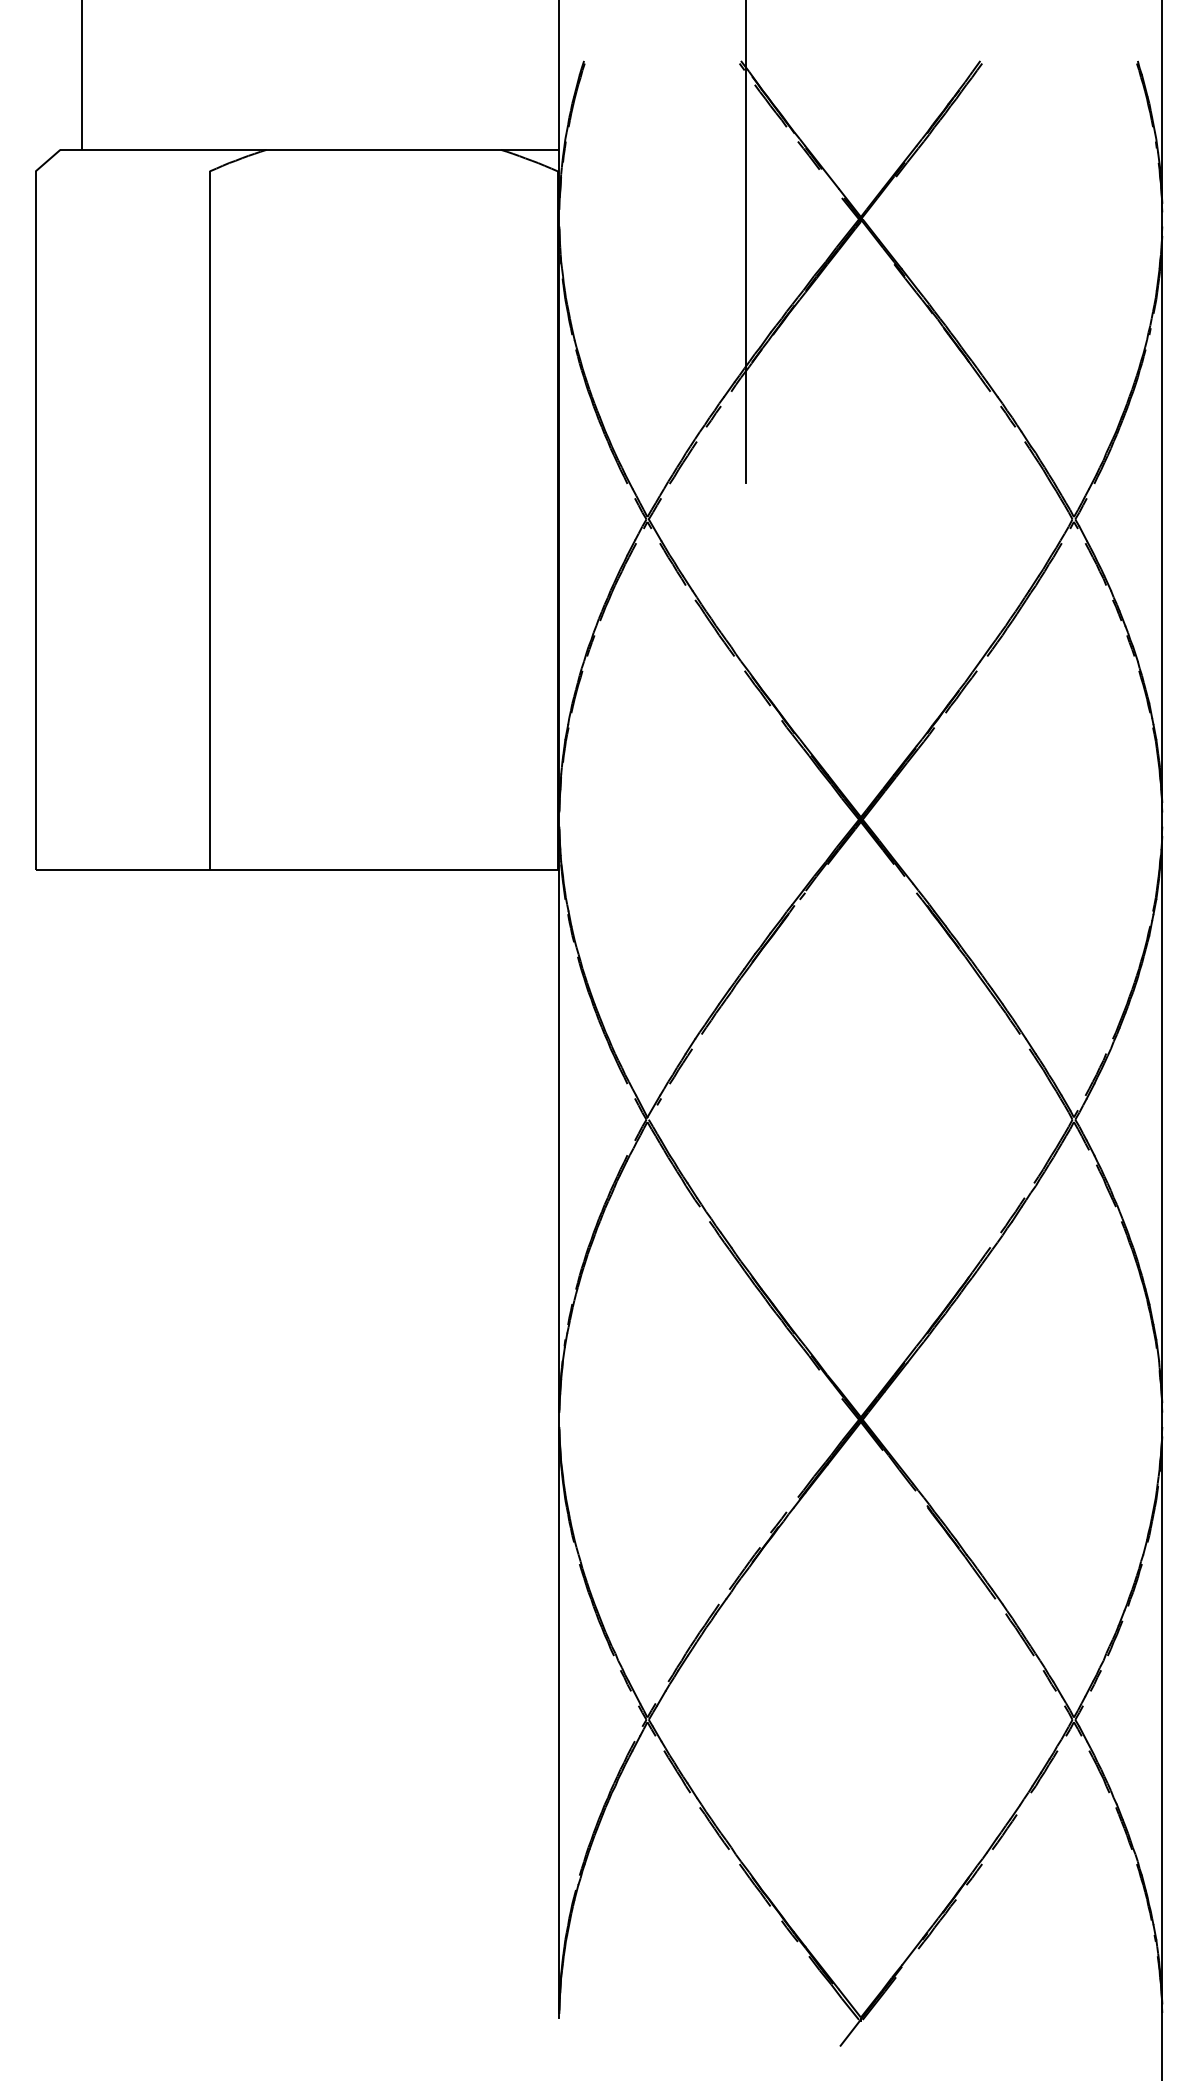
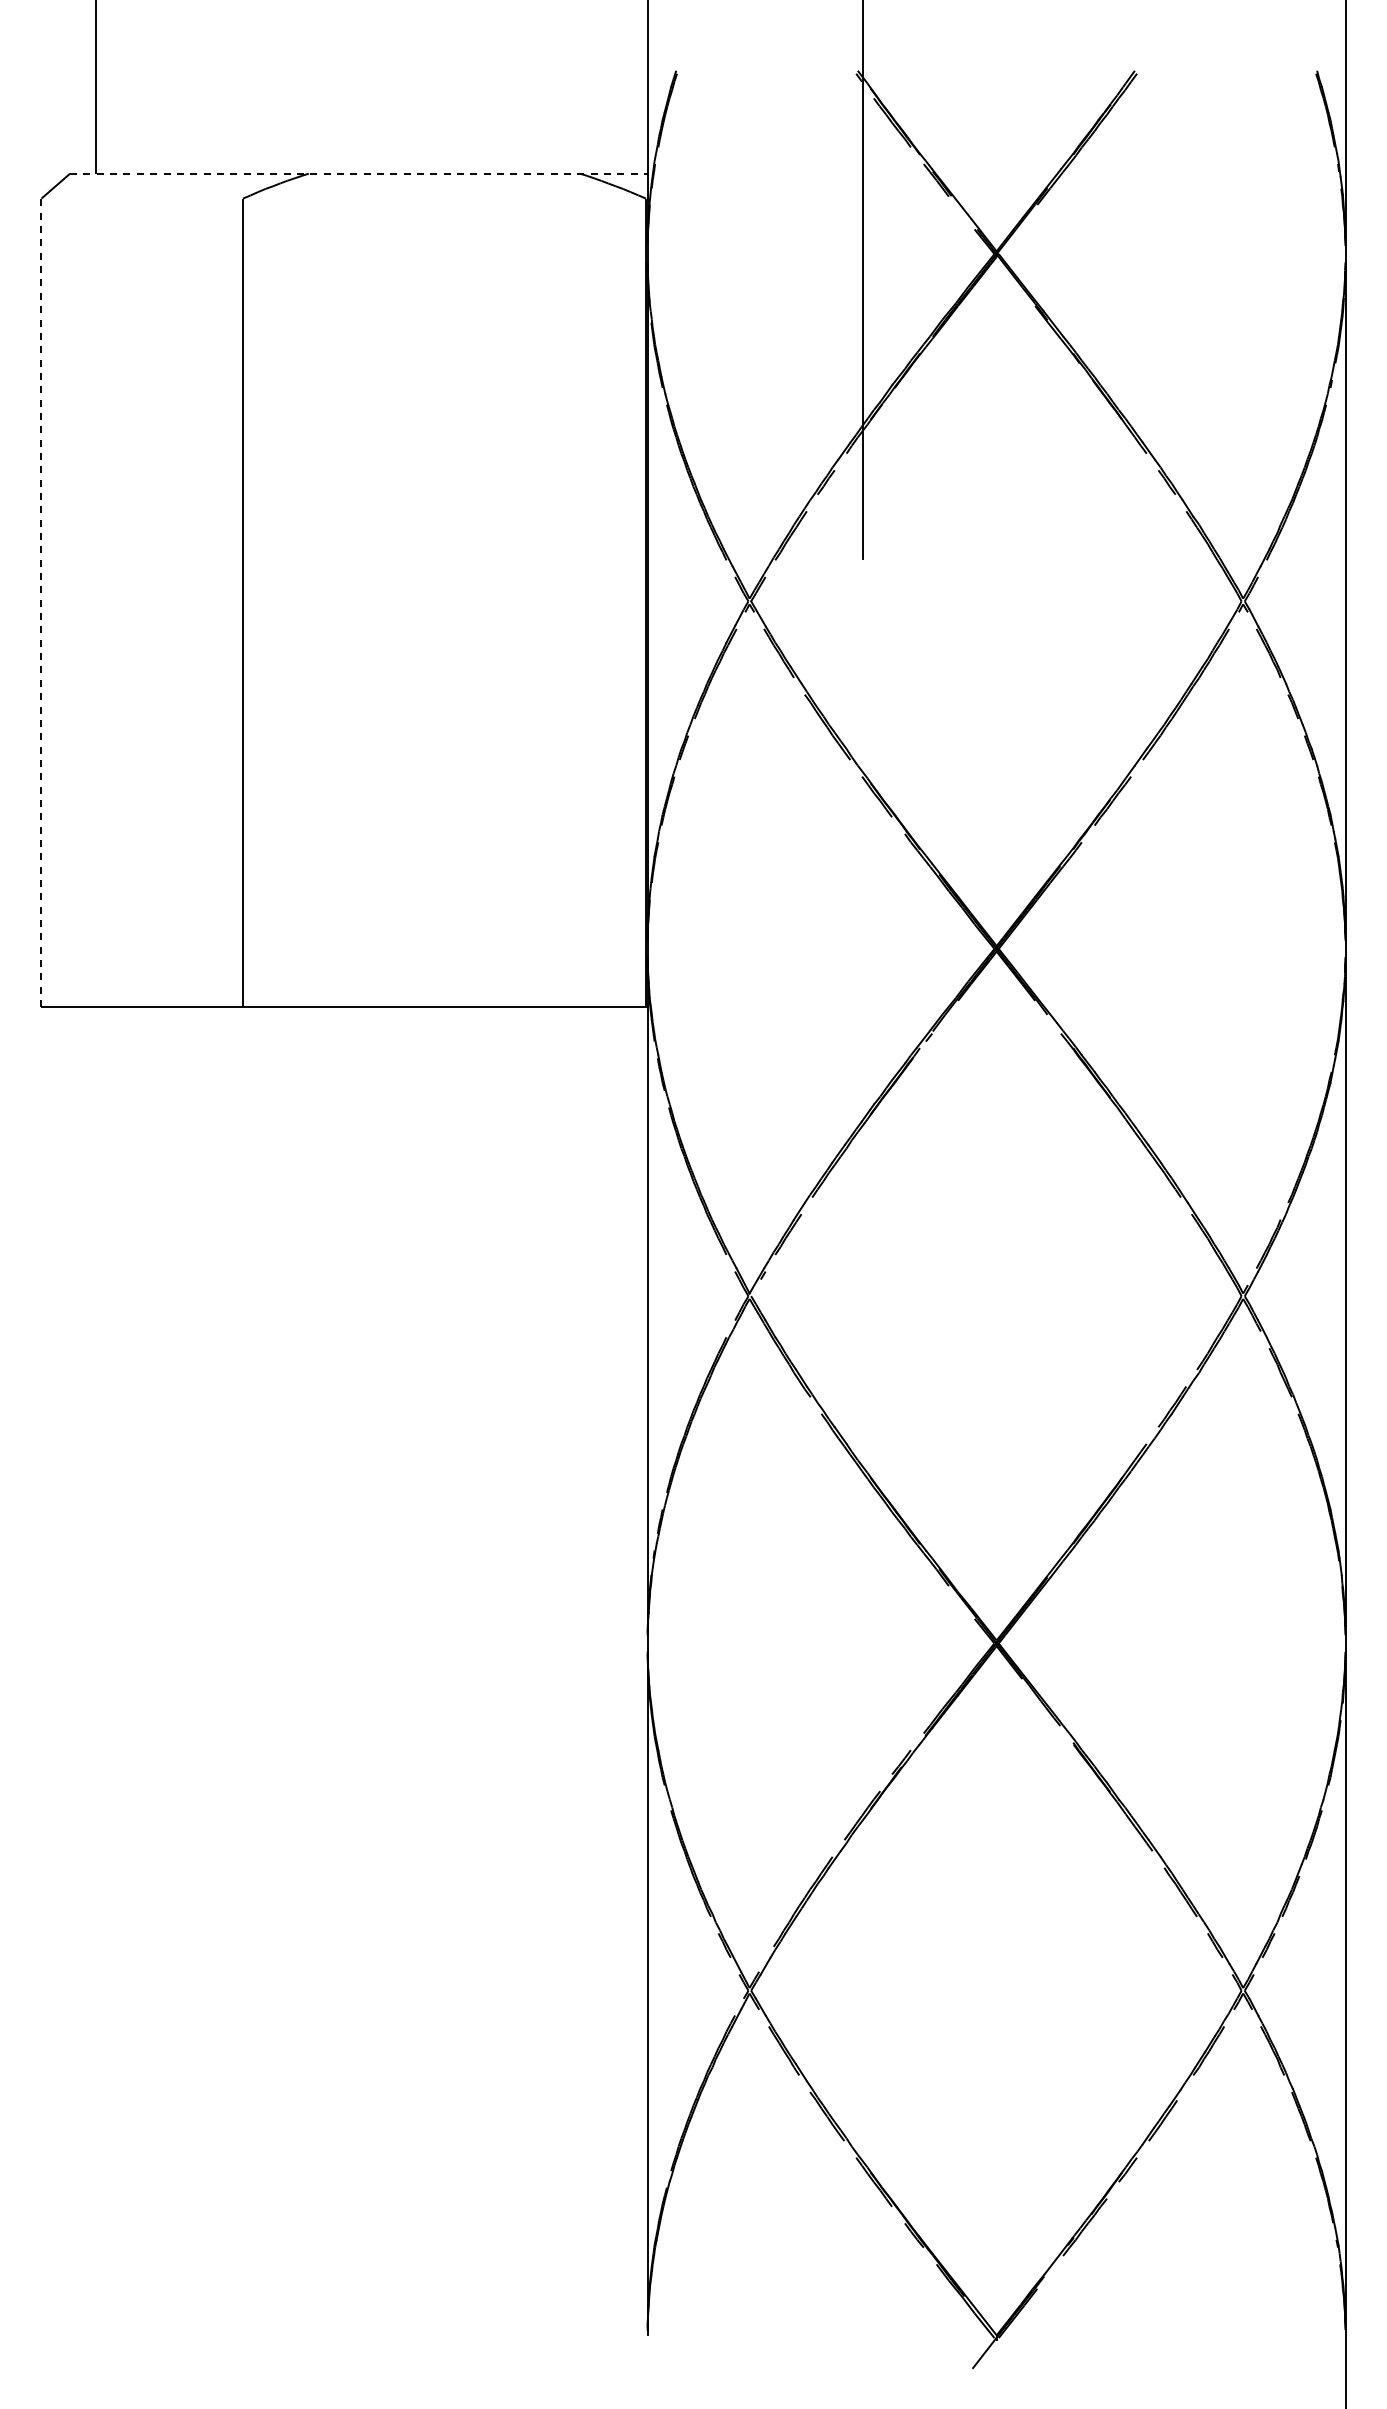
line: (309, 149) -> (358, 173), solid -> dashed
line: (35, 520) -> (41, 602), solid -> dashed

